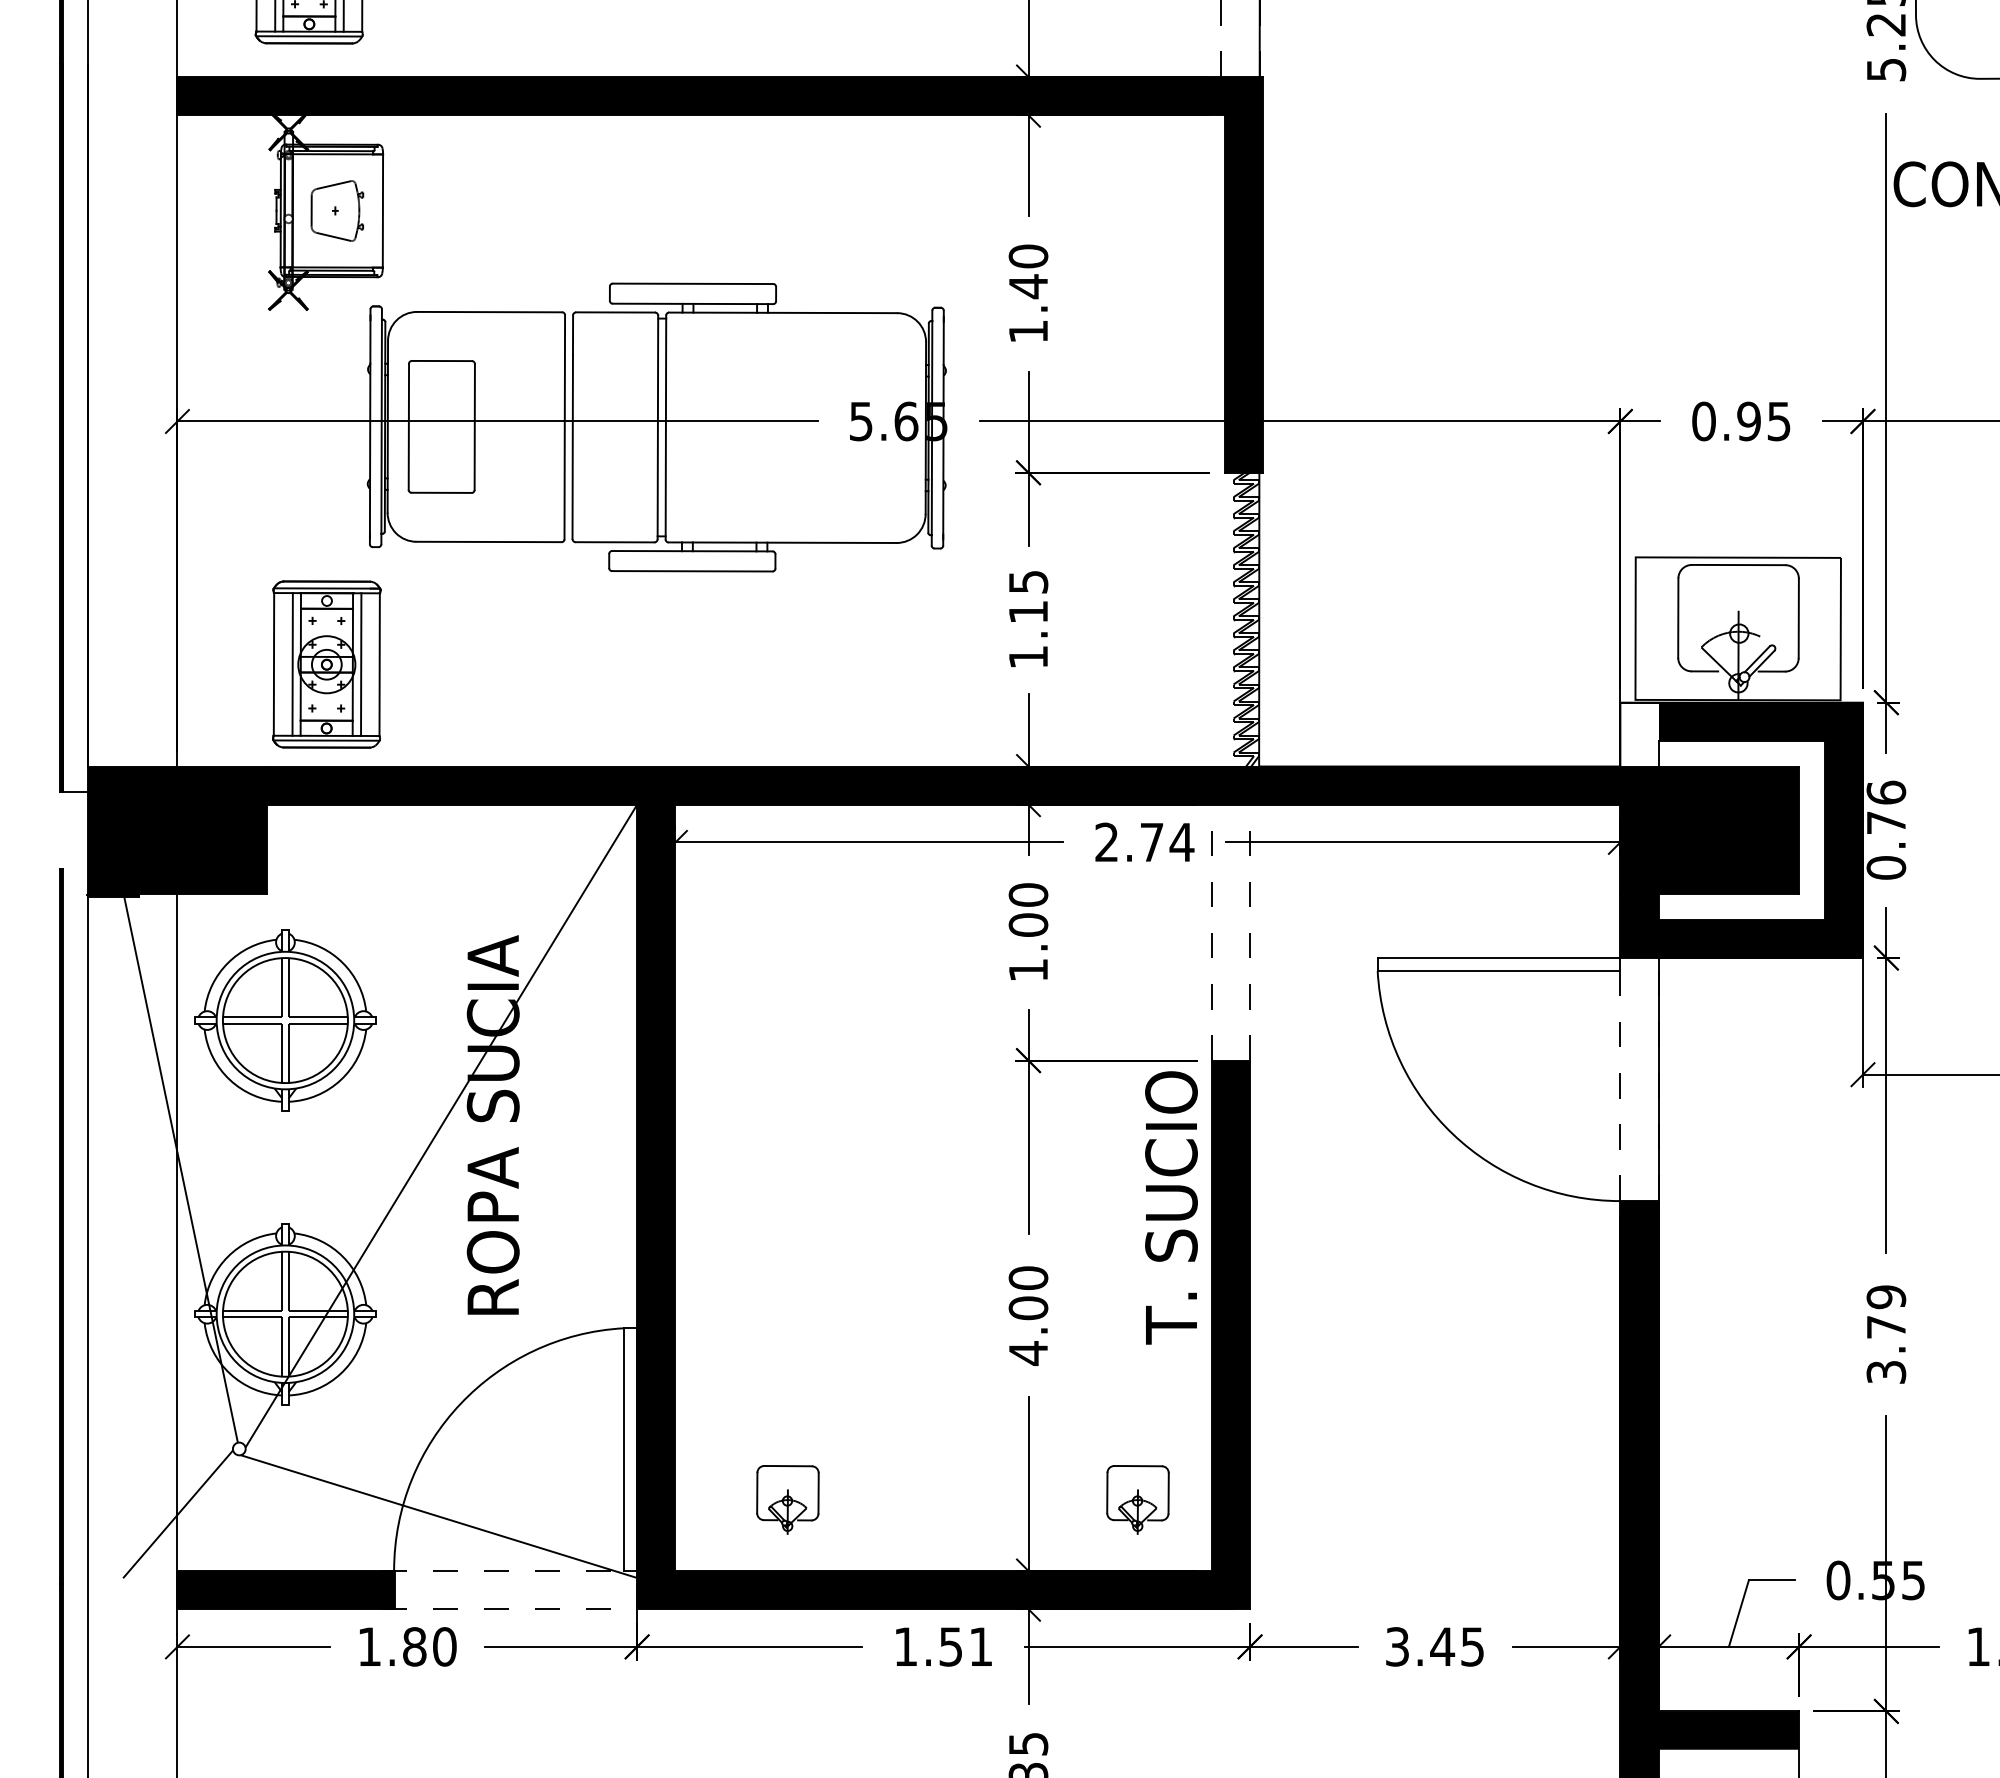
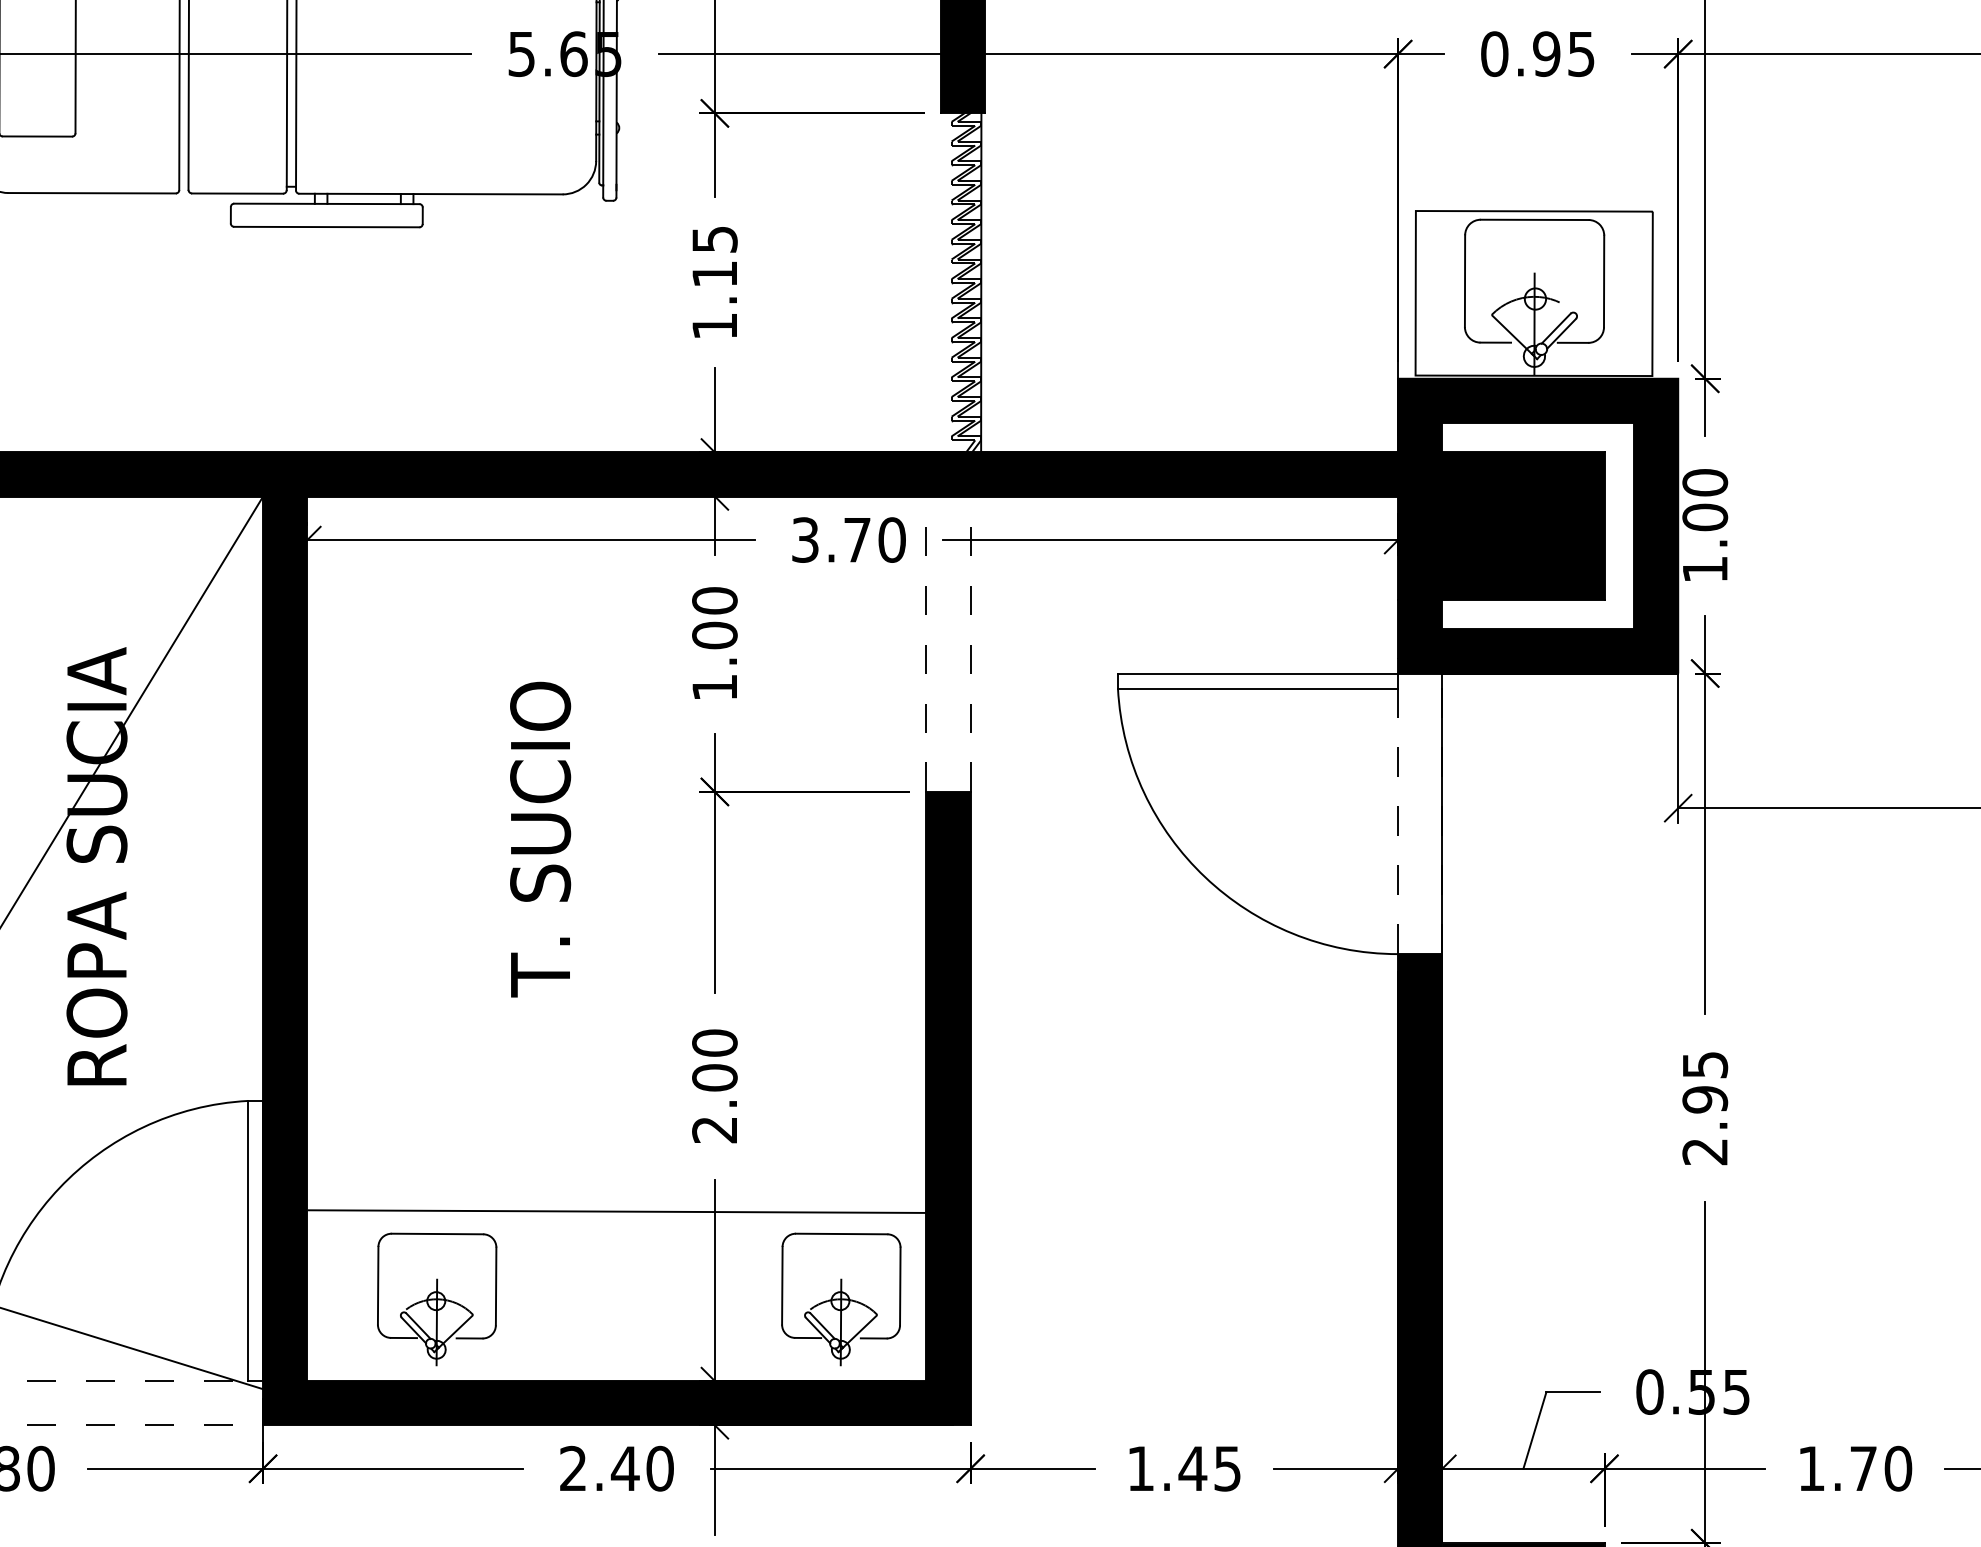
fill: (1639, 734) -> (1420, 415), added
text: (1886, 829) -> (1705, 525), 0.76 -> 1.00
text: (1144, 842) -> (848, 540), 2.74 -> 3.70
text: (1171, 1207) -> (540, 839), moved
text: (1886, 1334) -> (1705, 1108), 3.79 -> 2.95
text: (1027, 1353) -> (713, 1130), 4.00 -> 2.00
line: (954, 1424) -> (629, 1212), added
part: (787, 1499) -> (436, 1298), size x1.67
part: (1137, 1499) -> (840, 1298), size x1.67
text: (943, 1646) -> (616, 1468), 1.51 -> 2.40
text: (1397, 1646) -> (1140, 1468), 3.45 -> 1.45

